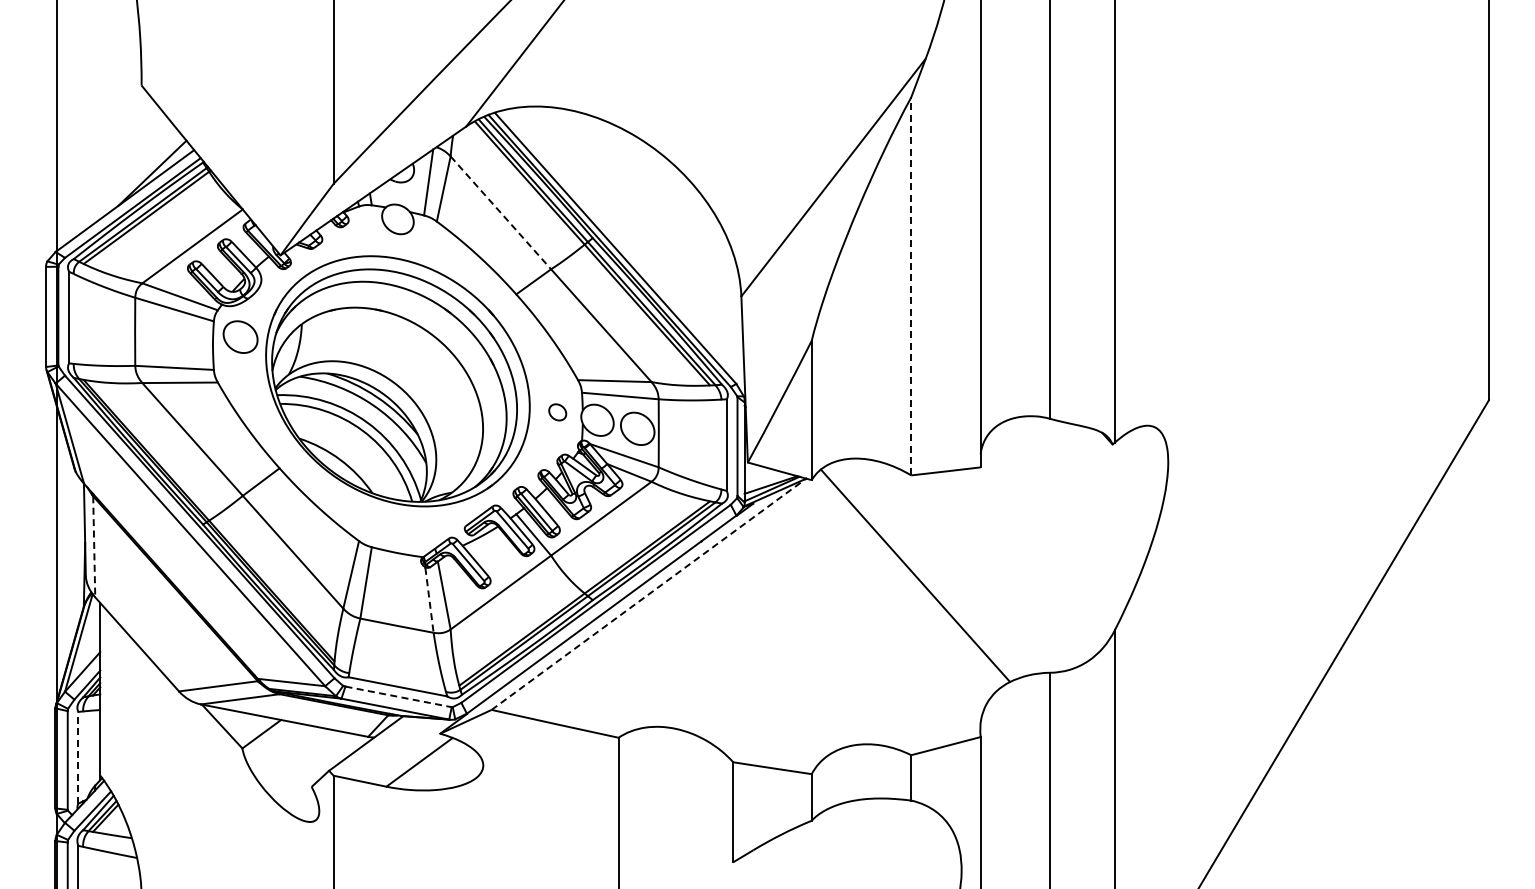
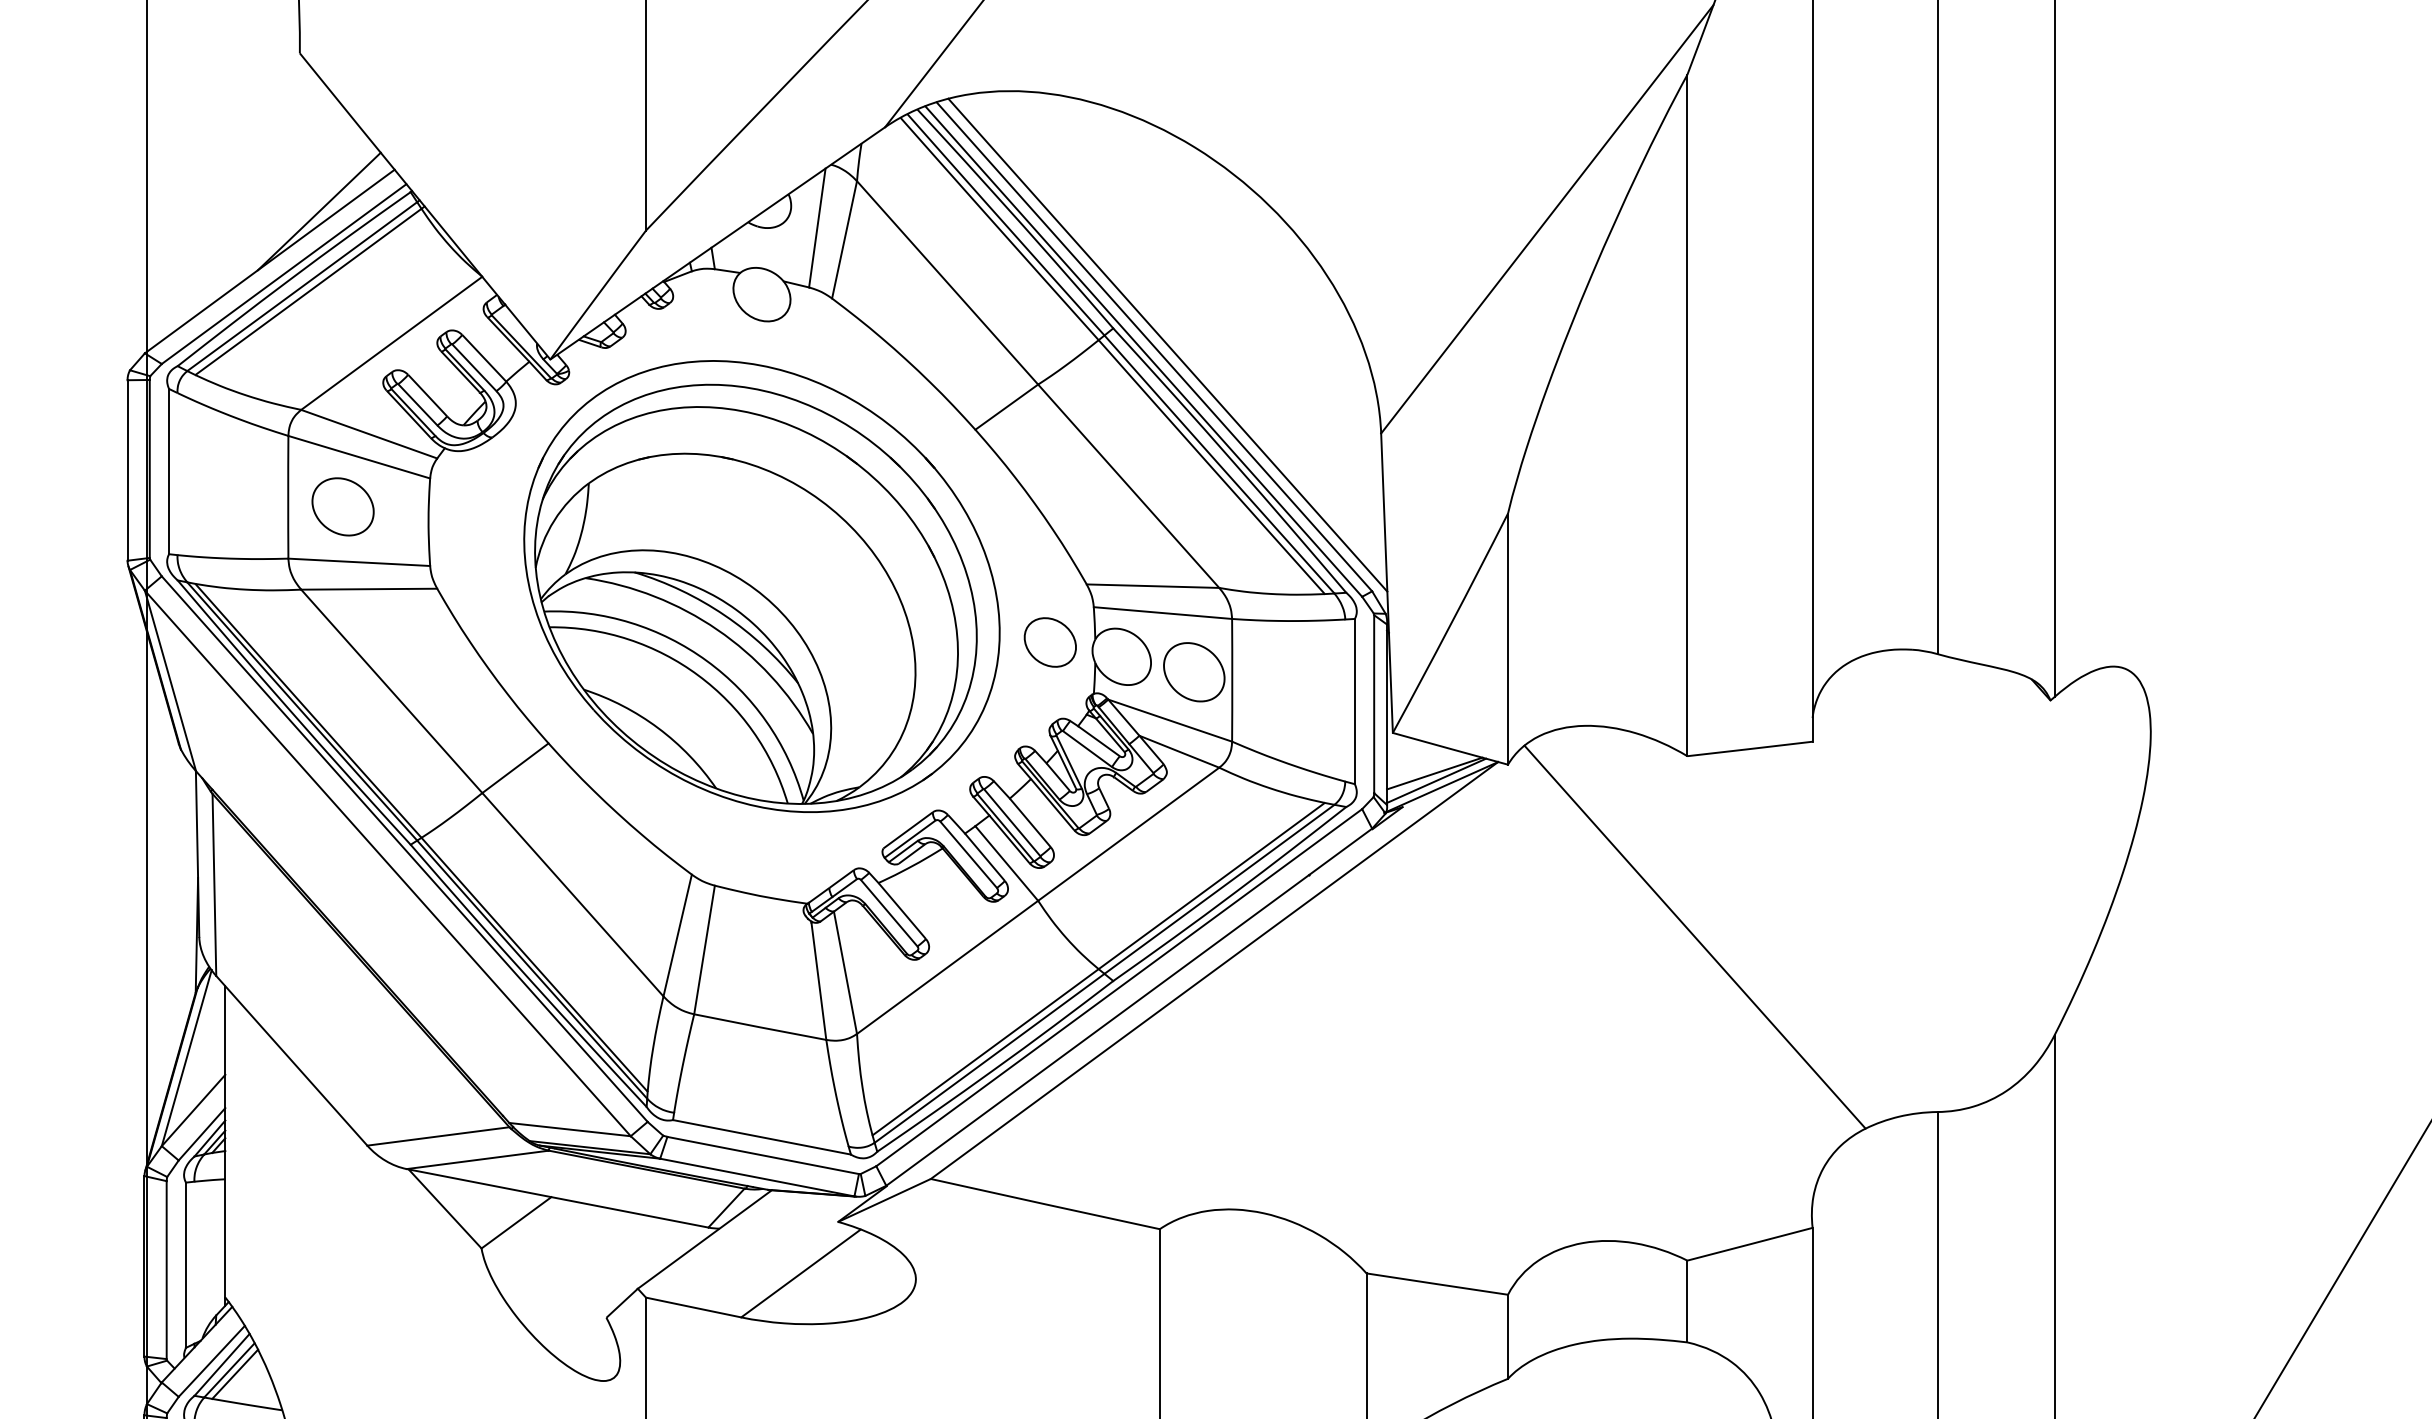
line: (500, 212) -> (946, 282), dashed -> solid
line: (622, 247) -> (1166, 345), added
line: (911, 286) -> (1687, 415), dashed -> solid
part: (240, 336) -> (342, 505), moved
part: (557, 412) -> (1049, 642), size x1.67
line: (94, 546) -> (214, 884), dashed -> solid
line: (649, 594) -> (1215, 970), dashed -> solid
line: (429, 600) -> (818, 981), dashed -> solid
line: (399, 696) -> (764, 1154), dashed -> solid
line: (78, 757) -> (186, 1264), dashed -> solid

